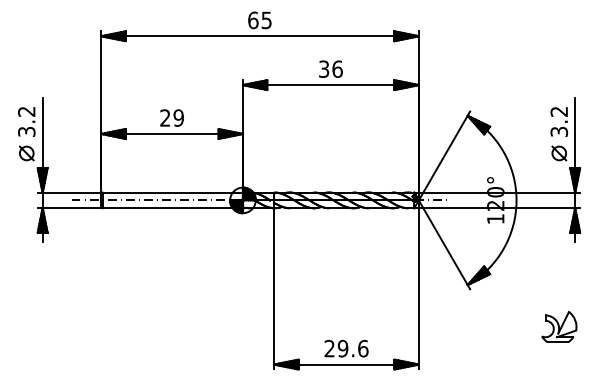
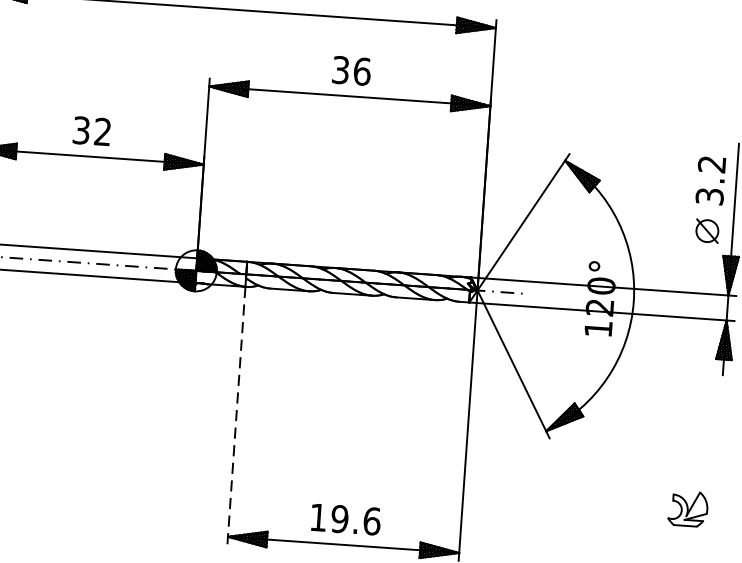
text: (171, 117) -> (91, 130), 29 -> 32
line: (274, 288) -> (236, 415), solid -> dashed
part: (559, 326) -> (688, 507), size x0.7
text: (329, 348) -> (318, 517), 29.6 -> 19.6

